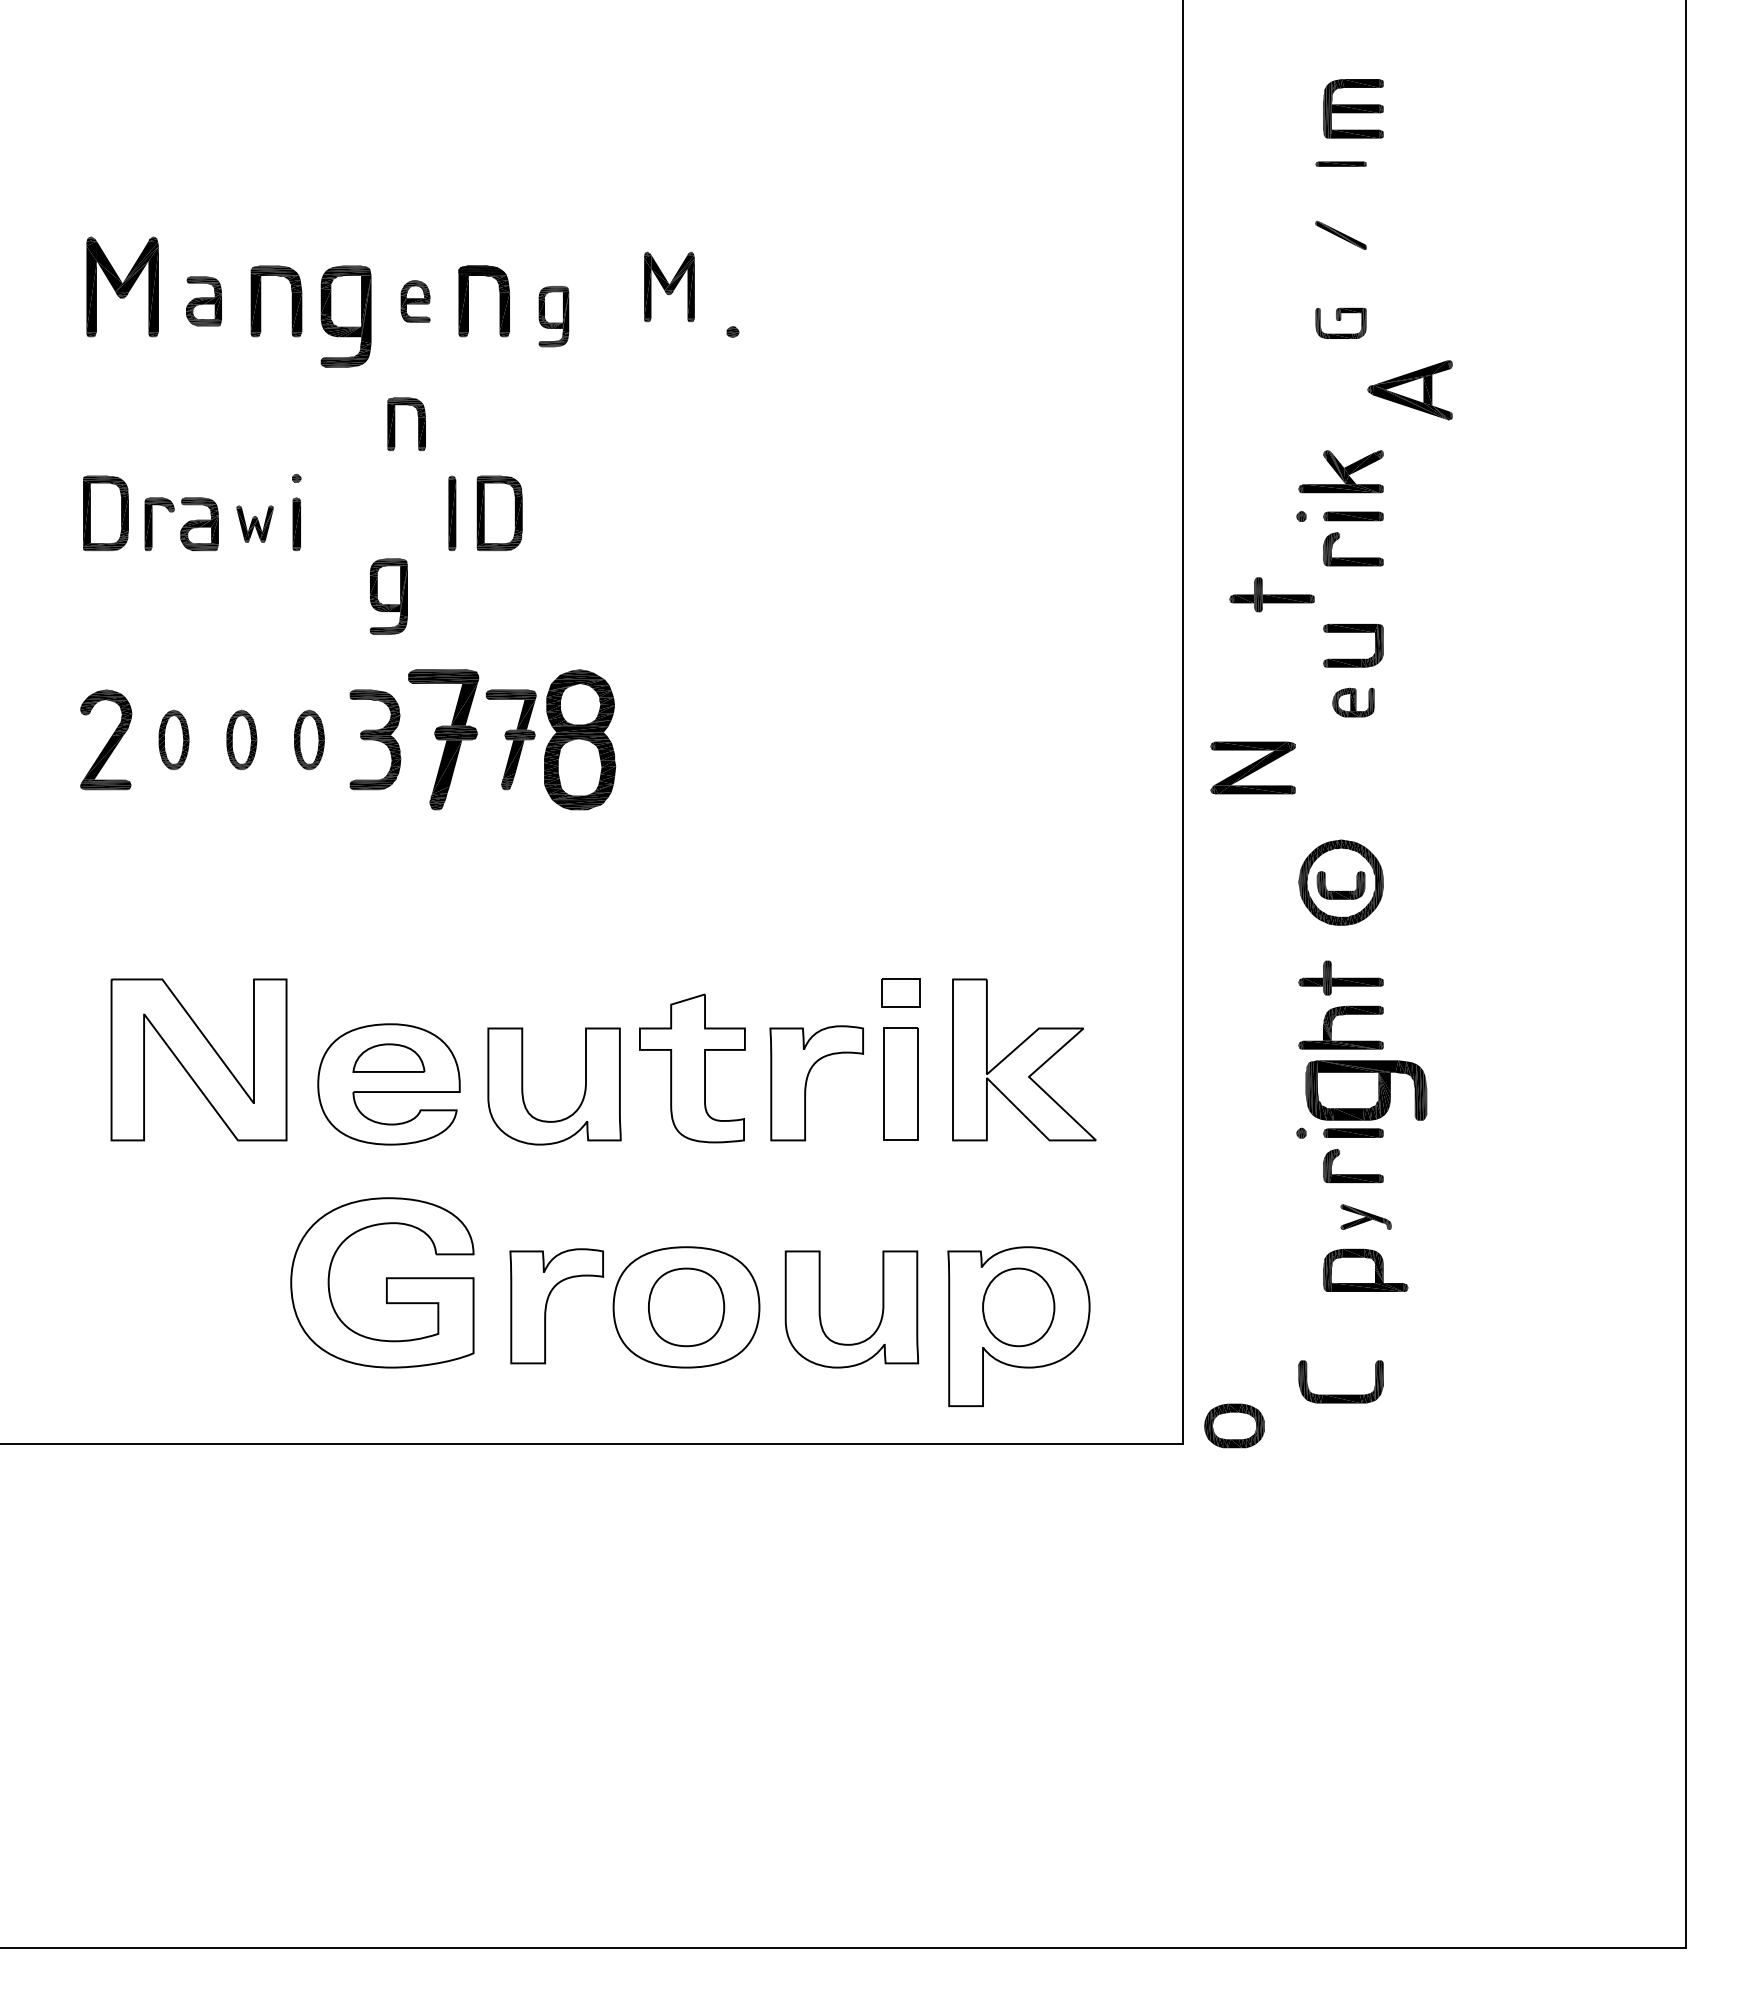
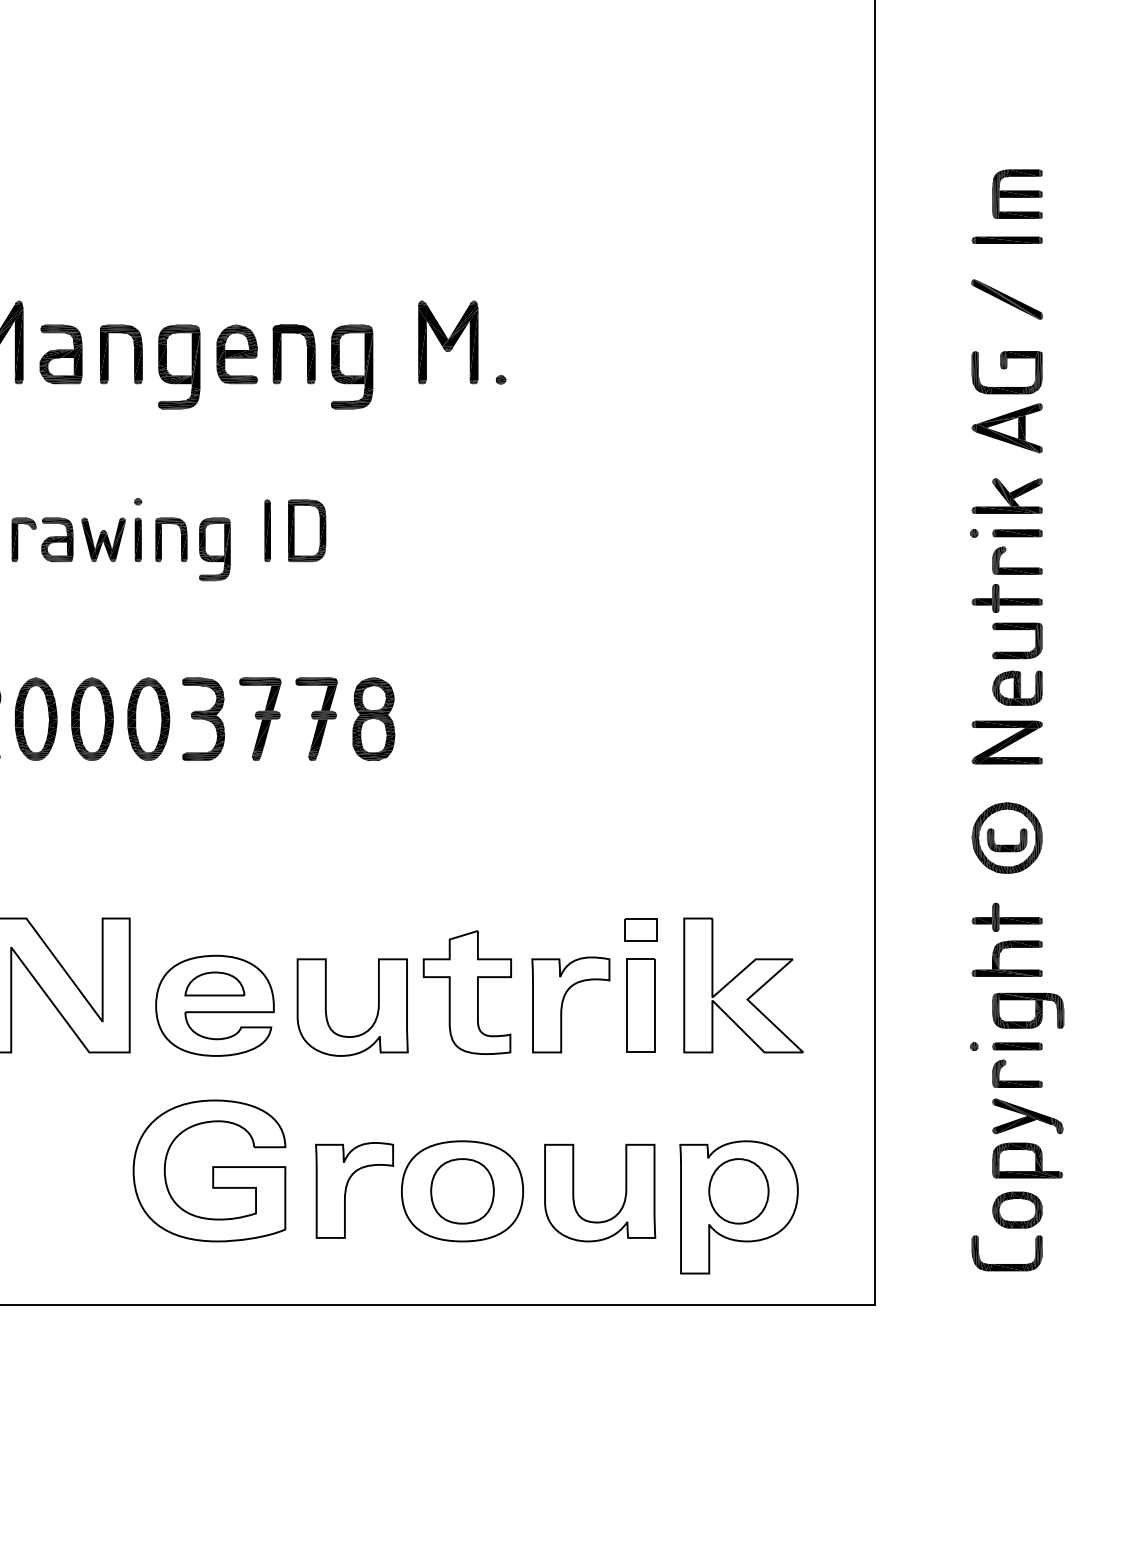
part: (1340, 163) -> (1006, 239), size x1.67
part: (1340, 235) -> (1006, 299), size x1.67
part: (669, 286) -> (448, 341), size x1.43
part: (203, 301) -> (60, 354), size x1.43
part: (415, 301) -> (237, 354), size x1.67
part: (553, 316) -> (351, 366), size x1.67
part: (1340, 323) -> (1006, 372), size x1.67
part: (1409, 390) -> (1006, 428), moved
part: (395, 423) -> (162, 539), moved
part: (254, 523) -> (103, 539), size x1.43
part: (1271, 594) -> (1006, 598), moved
part: (388, 596) -> (214, 549), moved
part: (1353, 702) -> (1017, 688), size x1.43
part: (173, 739) -> (35, 718), size x1.67
part: (241, 739) -> (92, 718), size x1.67
part: (309, 739) -> (148, 718), size x1.67
part: (443, 739) -> (260, 718), size x0.71
part: (579, 739) -> (373, 718), size x0.71
part: (1252, 767) -> (1006, 742), moved
part: (1366, 1089) -> (1028, 1010), size x0.71
part: (1366, 1216) -> (1028, 1115), size x1.67
part: (1234, 1425) -> (1017, 1209), moved

